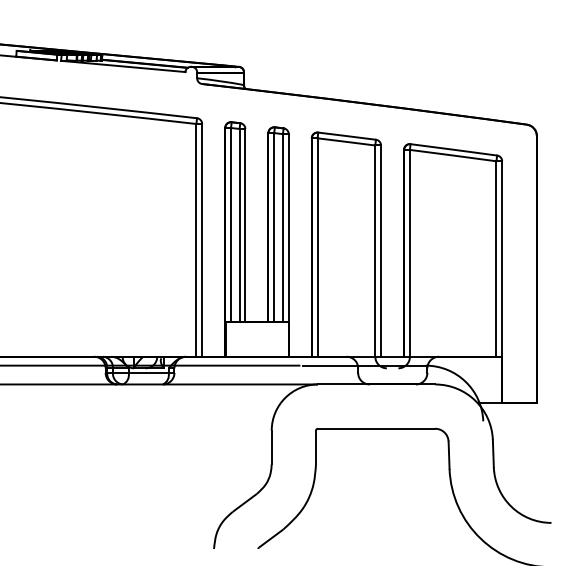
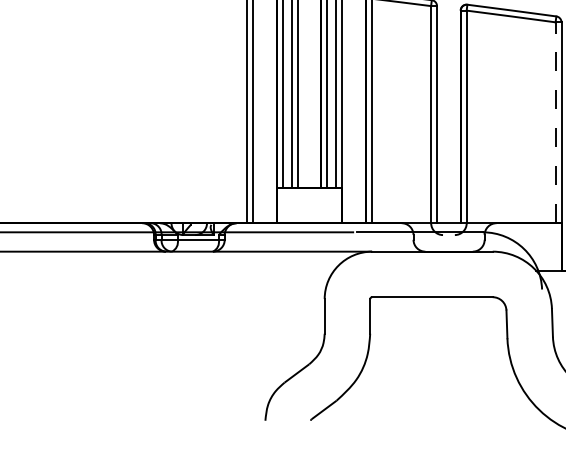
line: (496, 259) -> (555, 123), solid -> dashed

